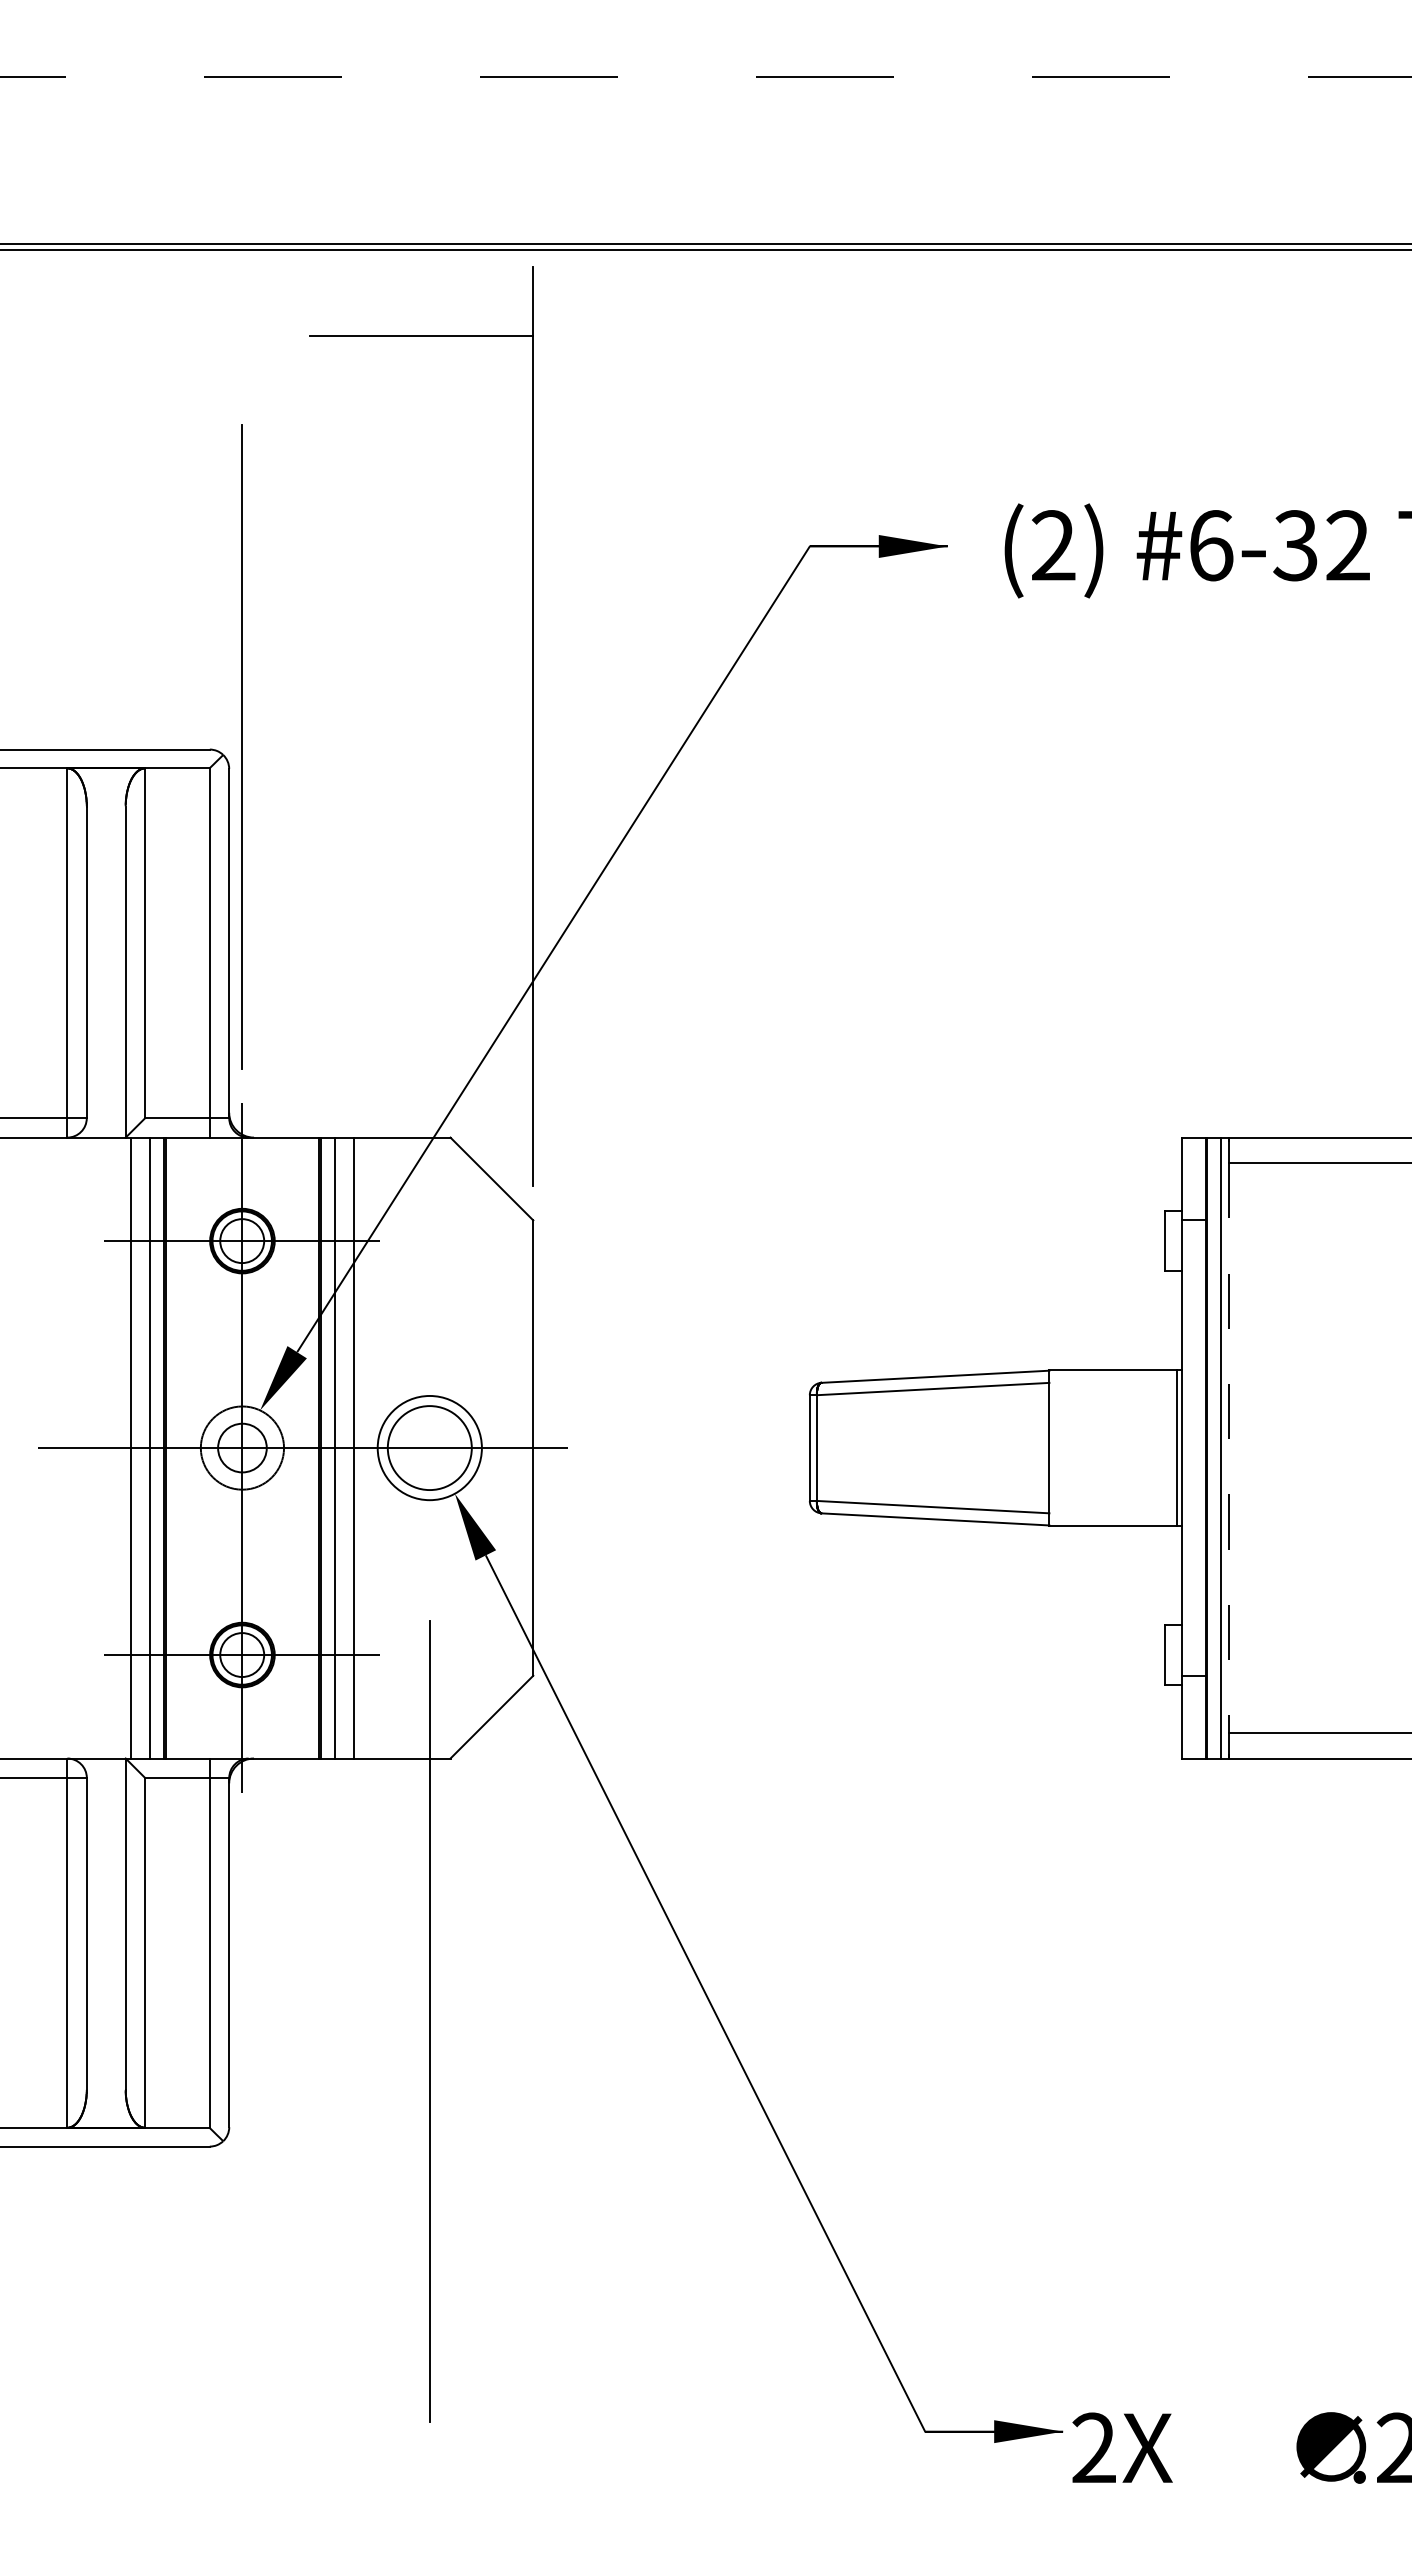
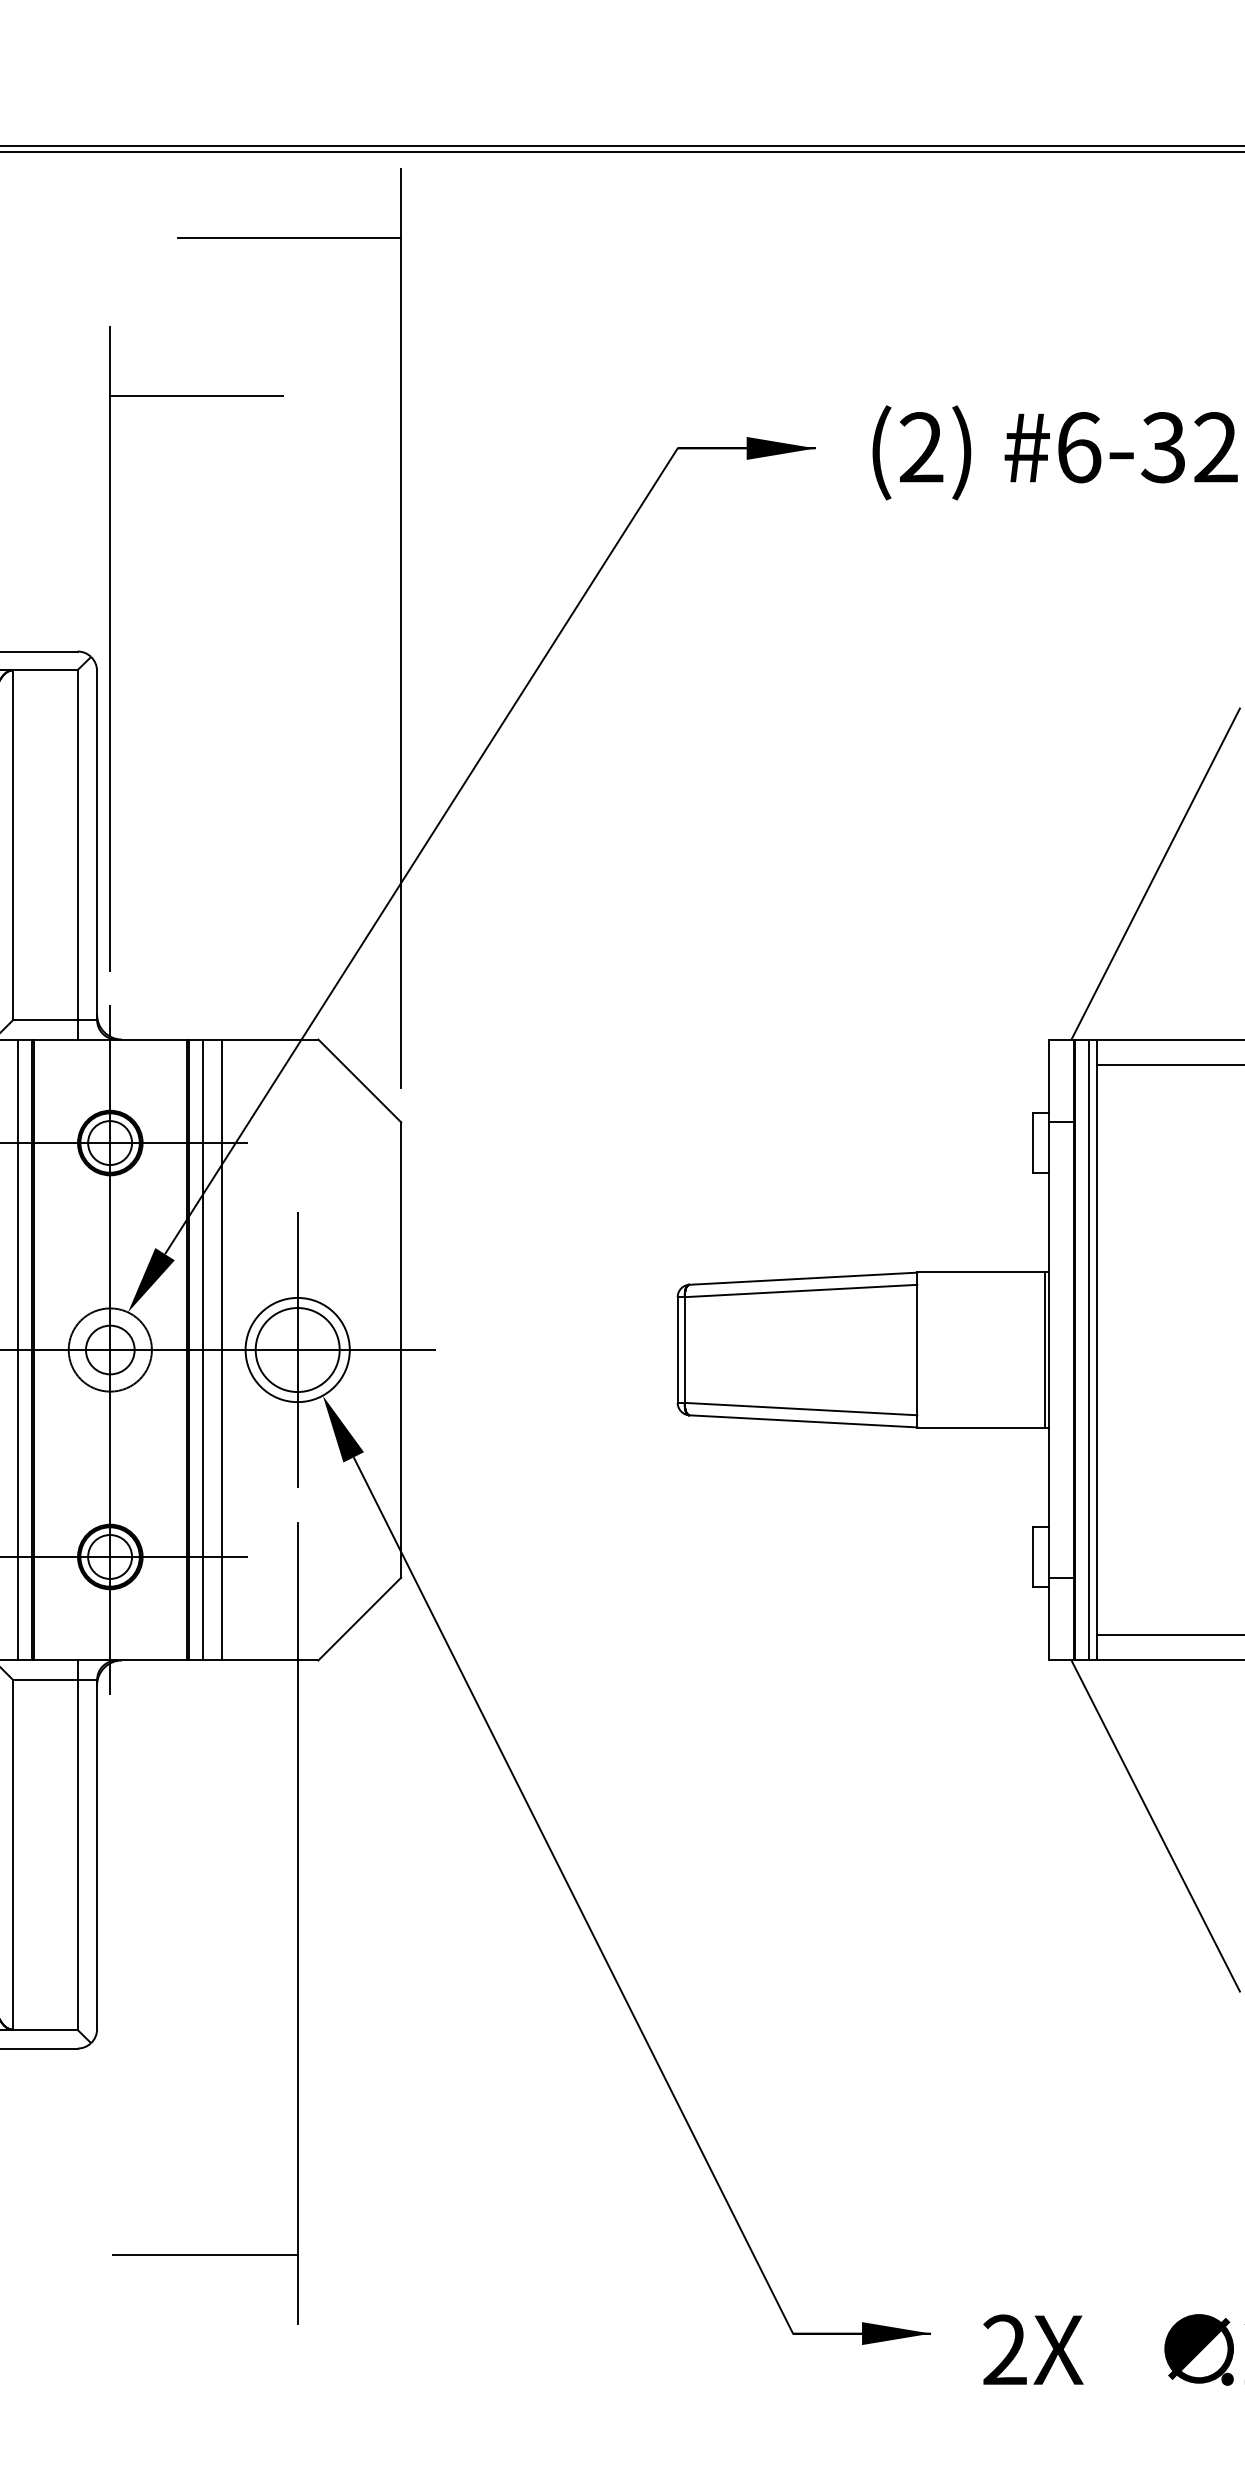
line: (328, 493) -> (196, 395), added
line: (1287, 971) -> (1155, 873), added
line: (429, 1448) -> (297, 1350), added
line: (1229, 1448) -> (1097, 1350), dashed -> solid
line: (1287, 1923) -> (1155, 1825), added
line: (337, 2353) -> (205, 2255), added
text: (1122, 2447) -> (1033, 2349), moved

